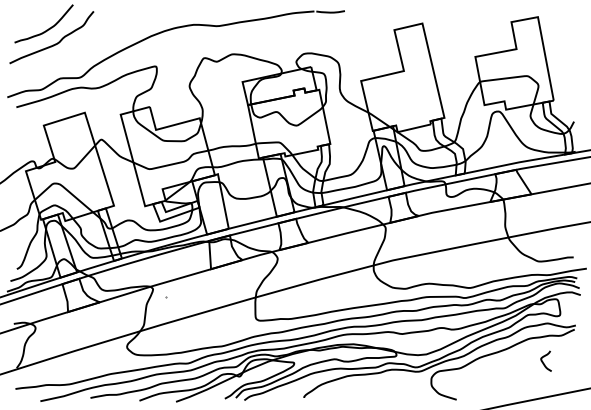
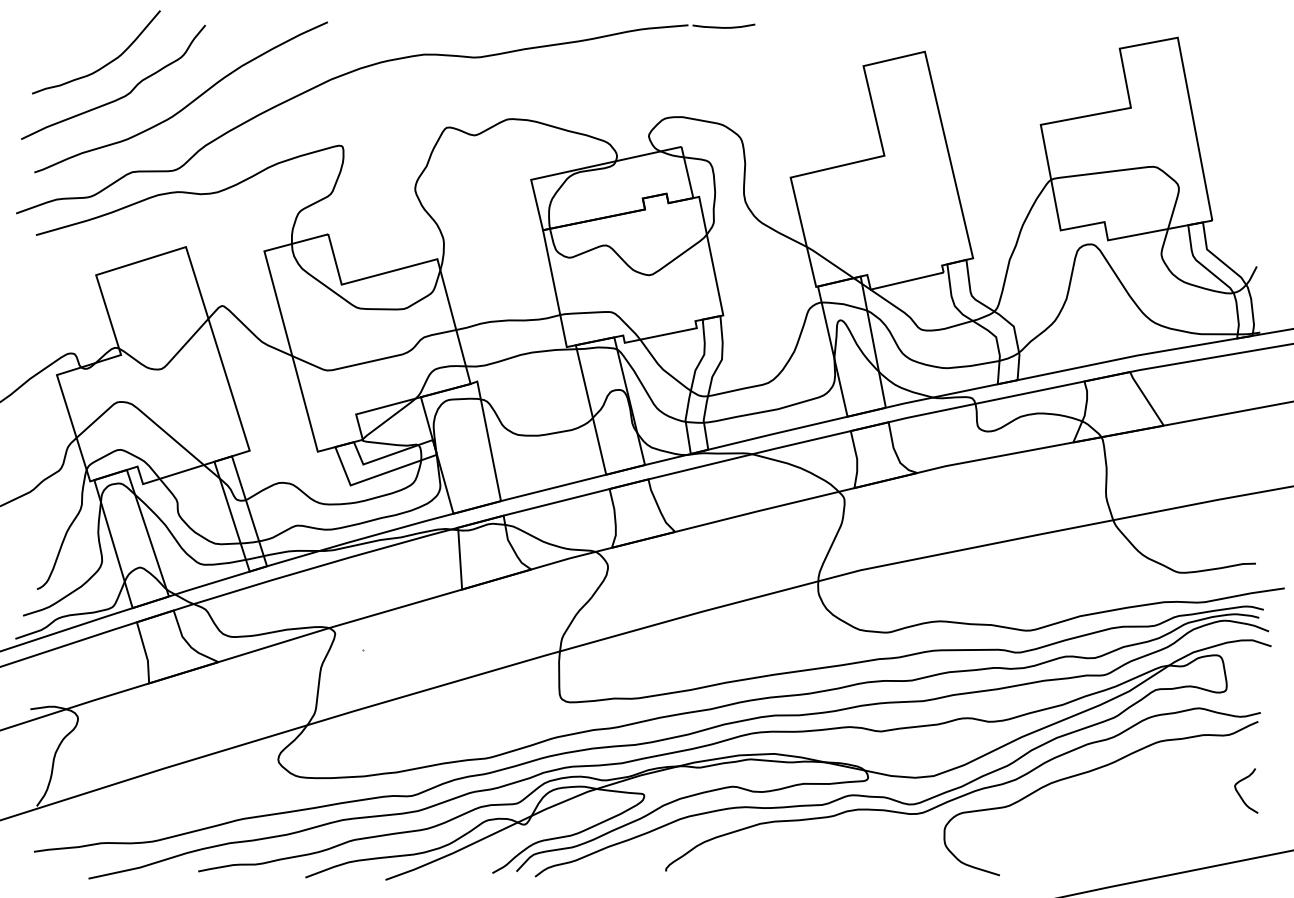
curve: (84, 47) -> (185, 104), added
curve: (543, 361) -> (1240, 791), moved

